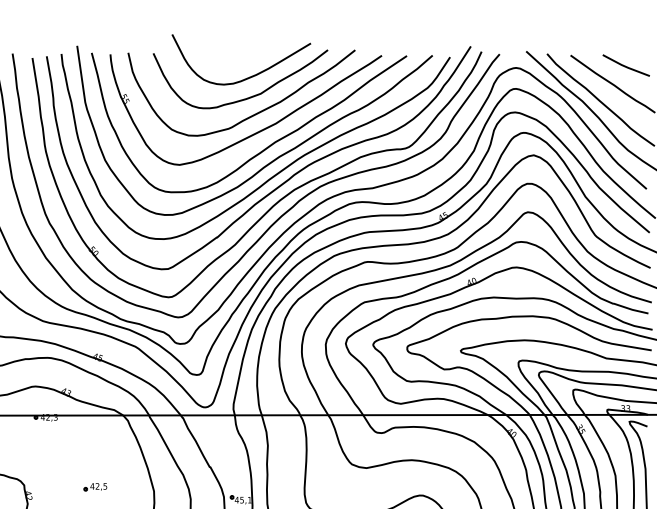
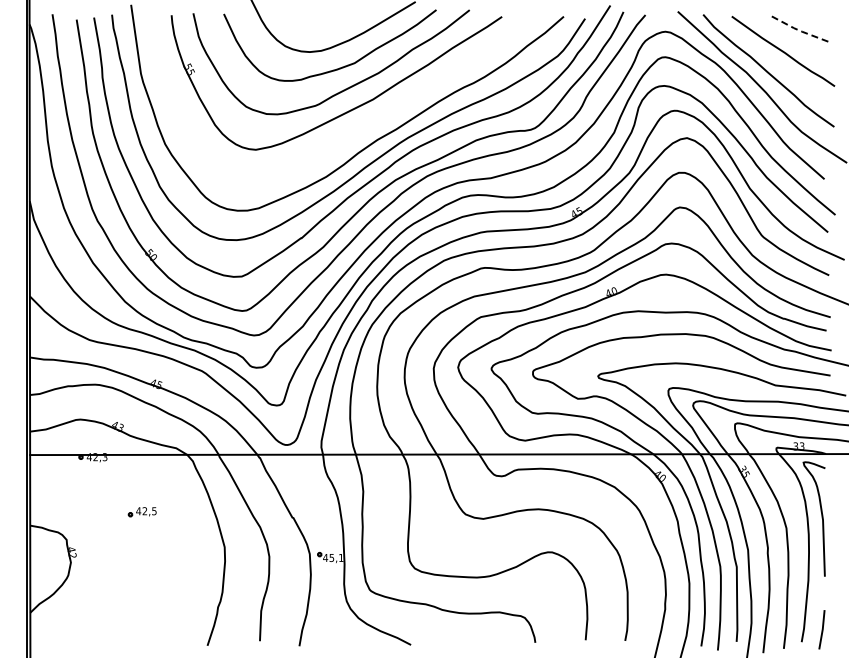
line: (626, 66) -> (799, 30), solid -> dashed
curve: (266, 147) -> (361, 128), removed
part: (94, 487) -> (141, 512), moved

